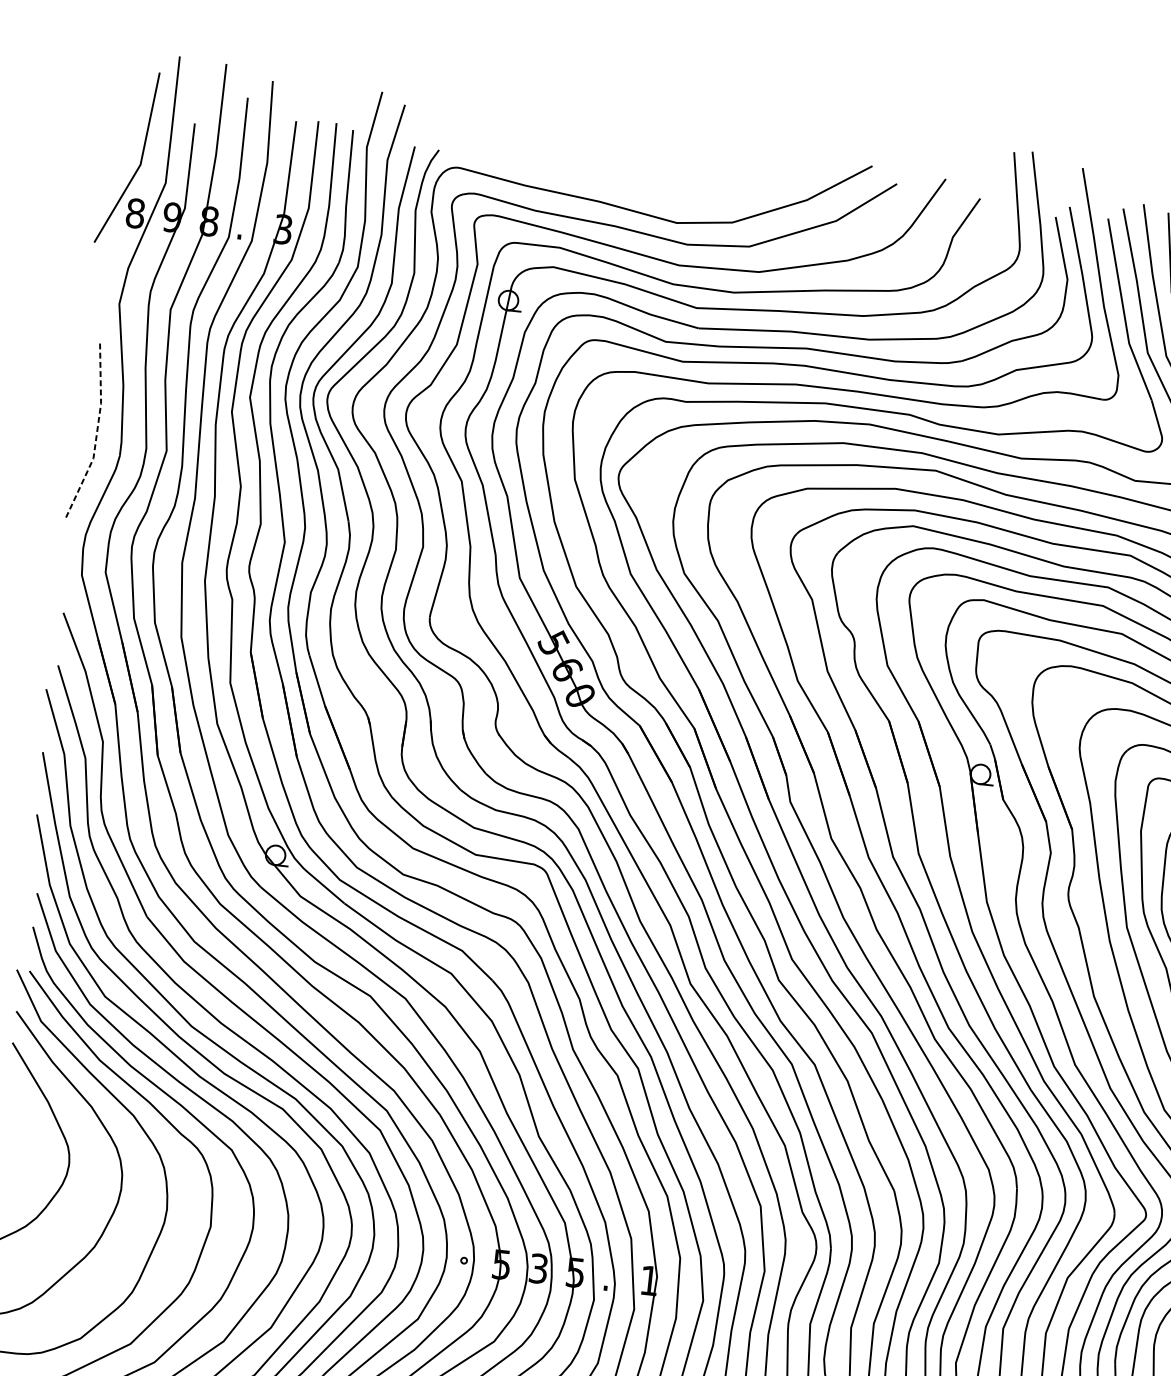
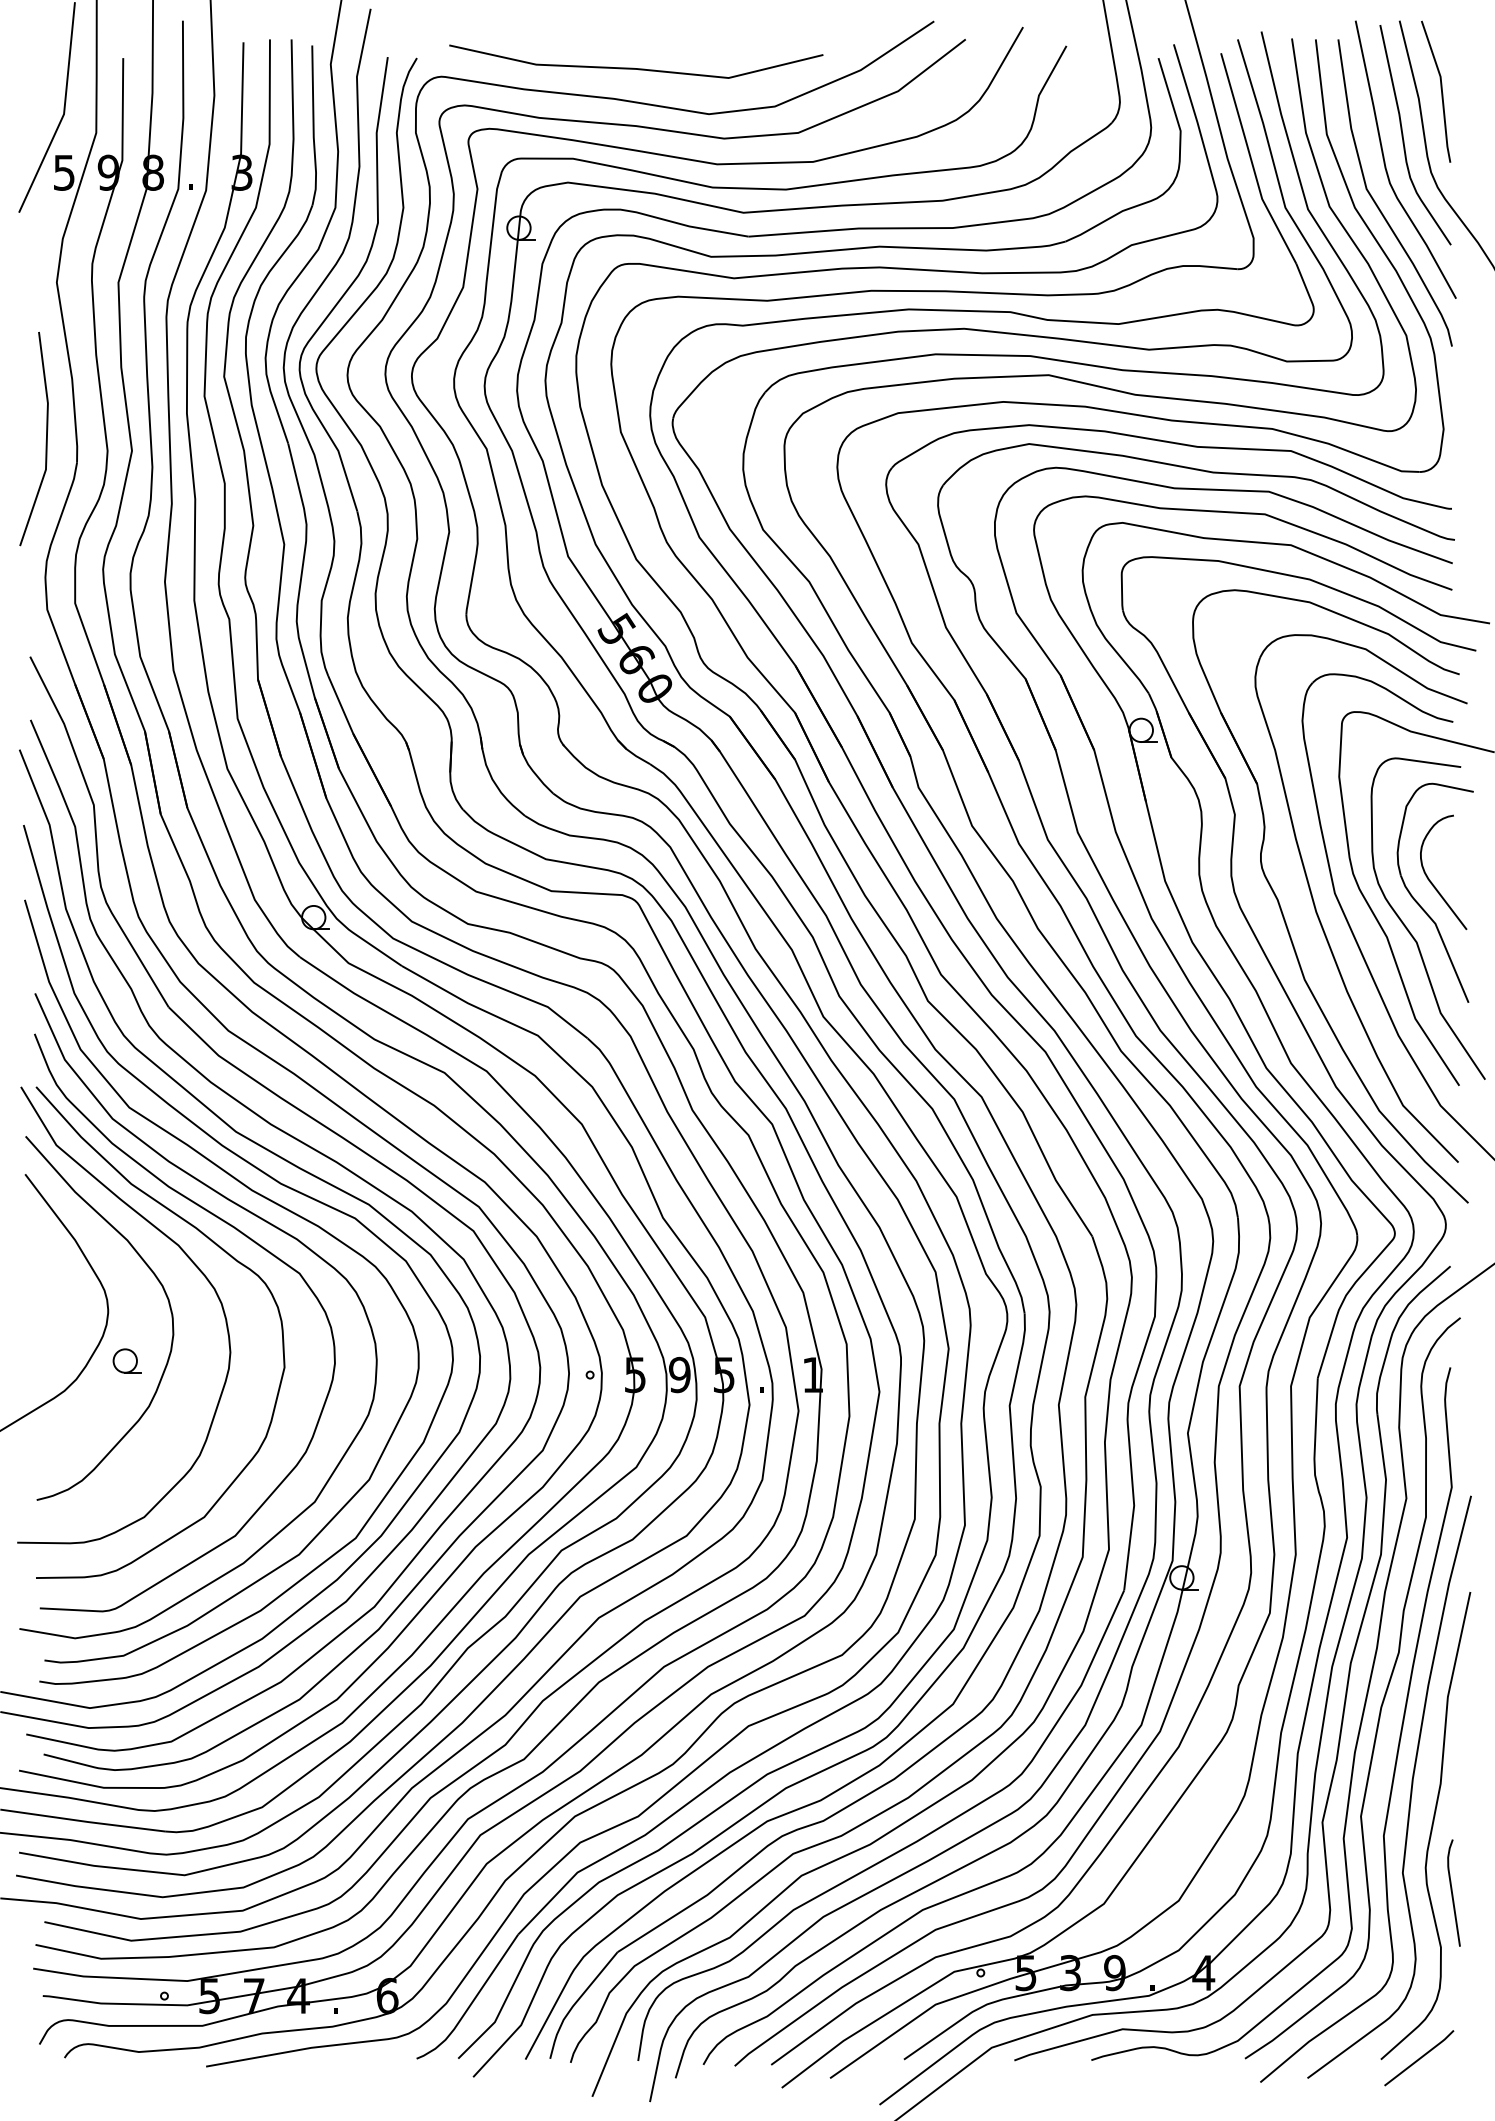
line: (618, 177) -> (633, 67), added
text: (135, 213) -> (64, 172), 8 -> 5
line: (96, 434) -> (46, 440), dashed -> solid
part: (79, 1206) -> (126, 1360), added
text: (538, 1268) -> (679, 1374), 3 -> 9

